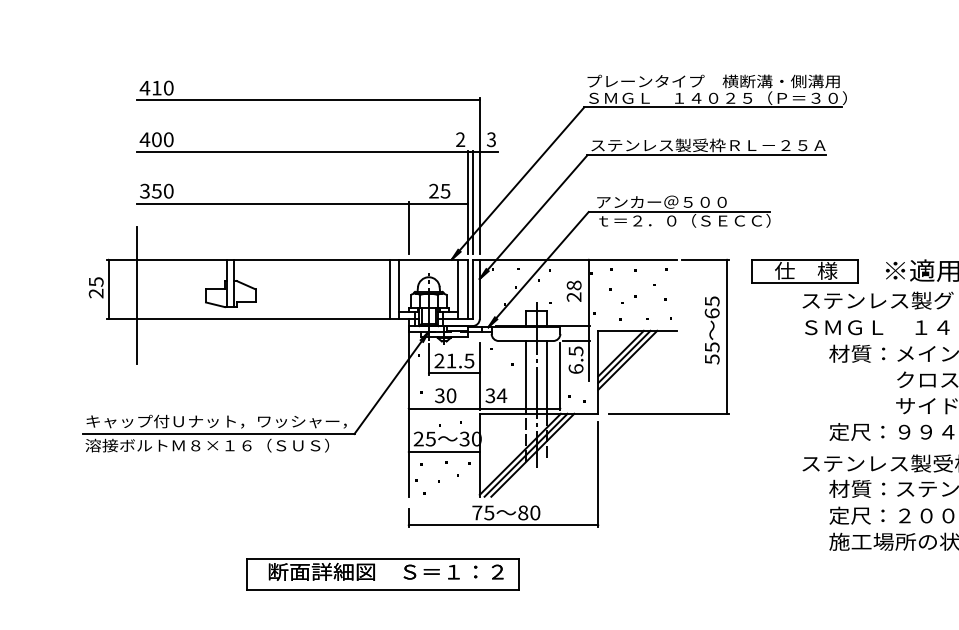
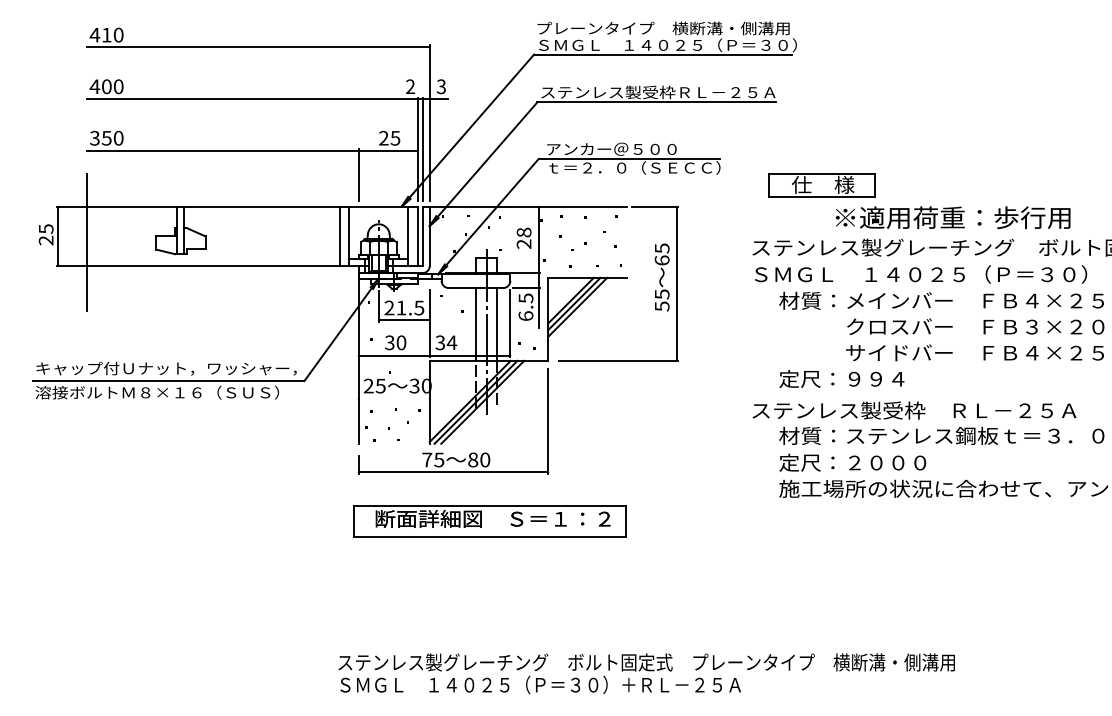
part: (804, 271) -> (821, 185), moved
line: (443, 452) -> (393, 399), removed
part: (382, 574) -> (489, 521), moved

